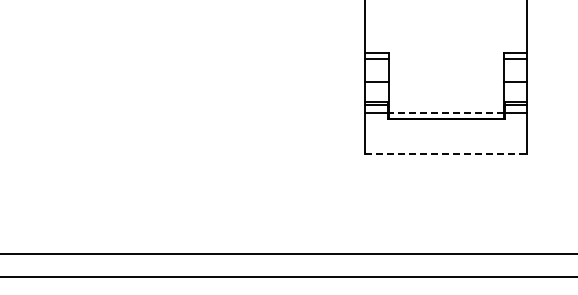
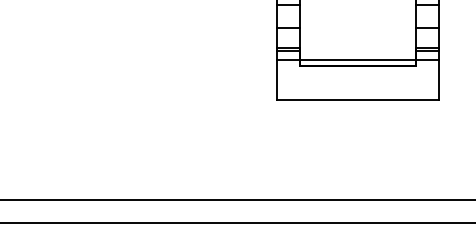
line: (446, 113) -> (358, 59), dashed -> solid
line: (446, 154) -> (358, 100), dashed -> solid

